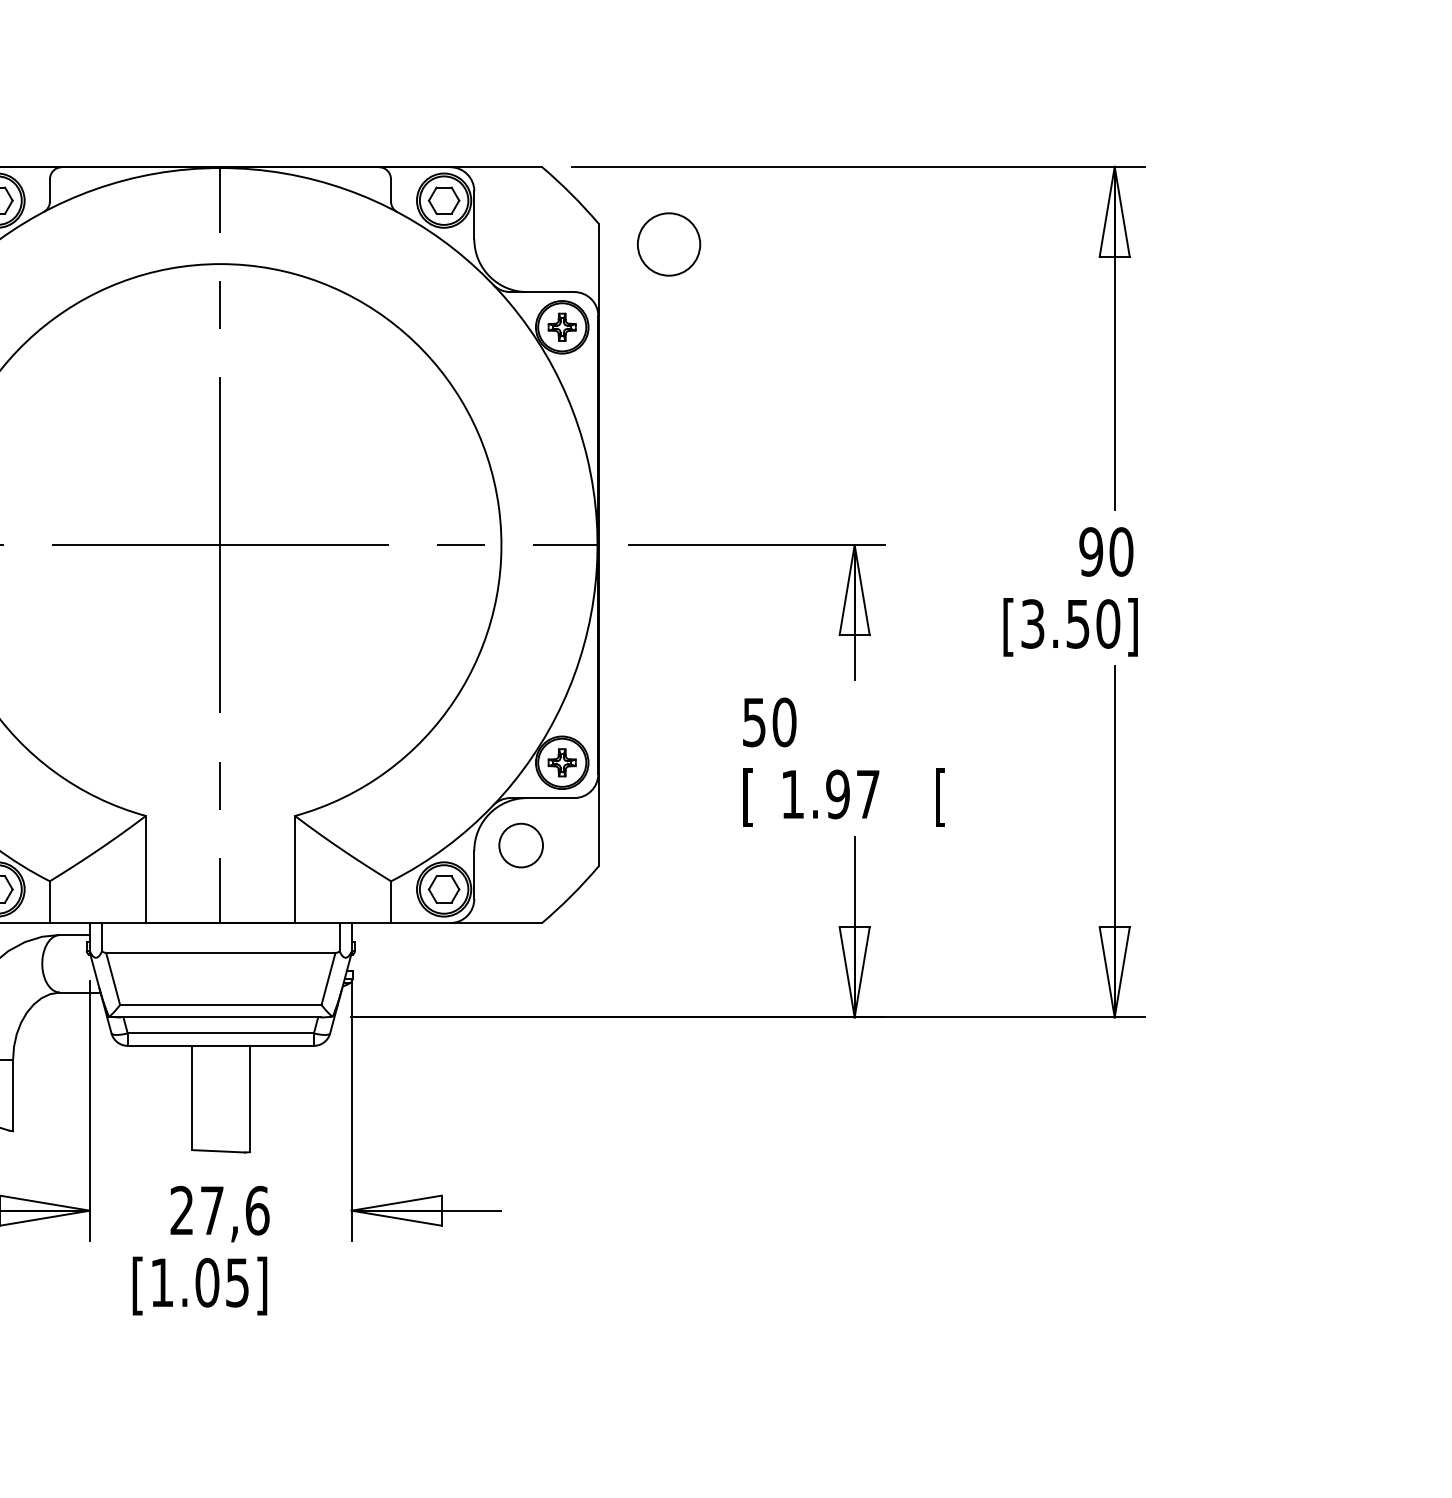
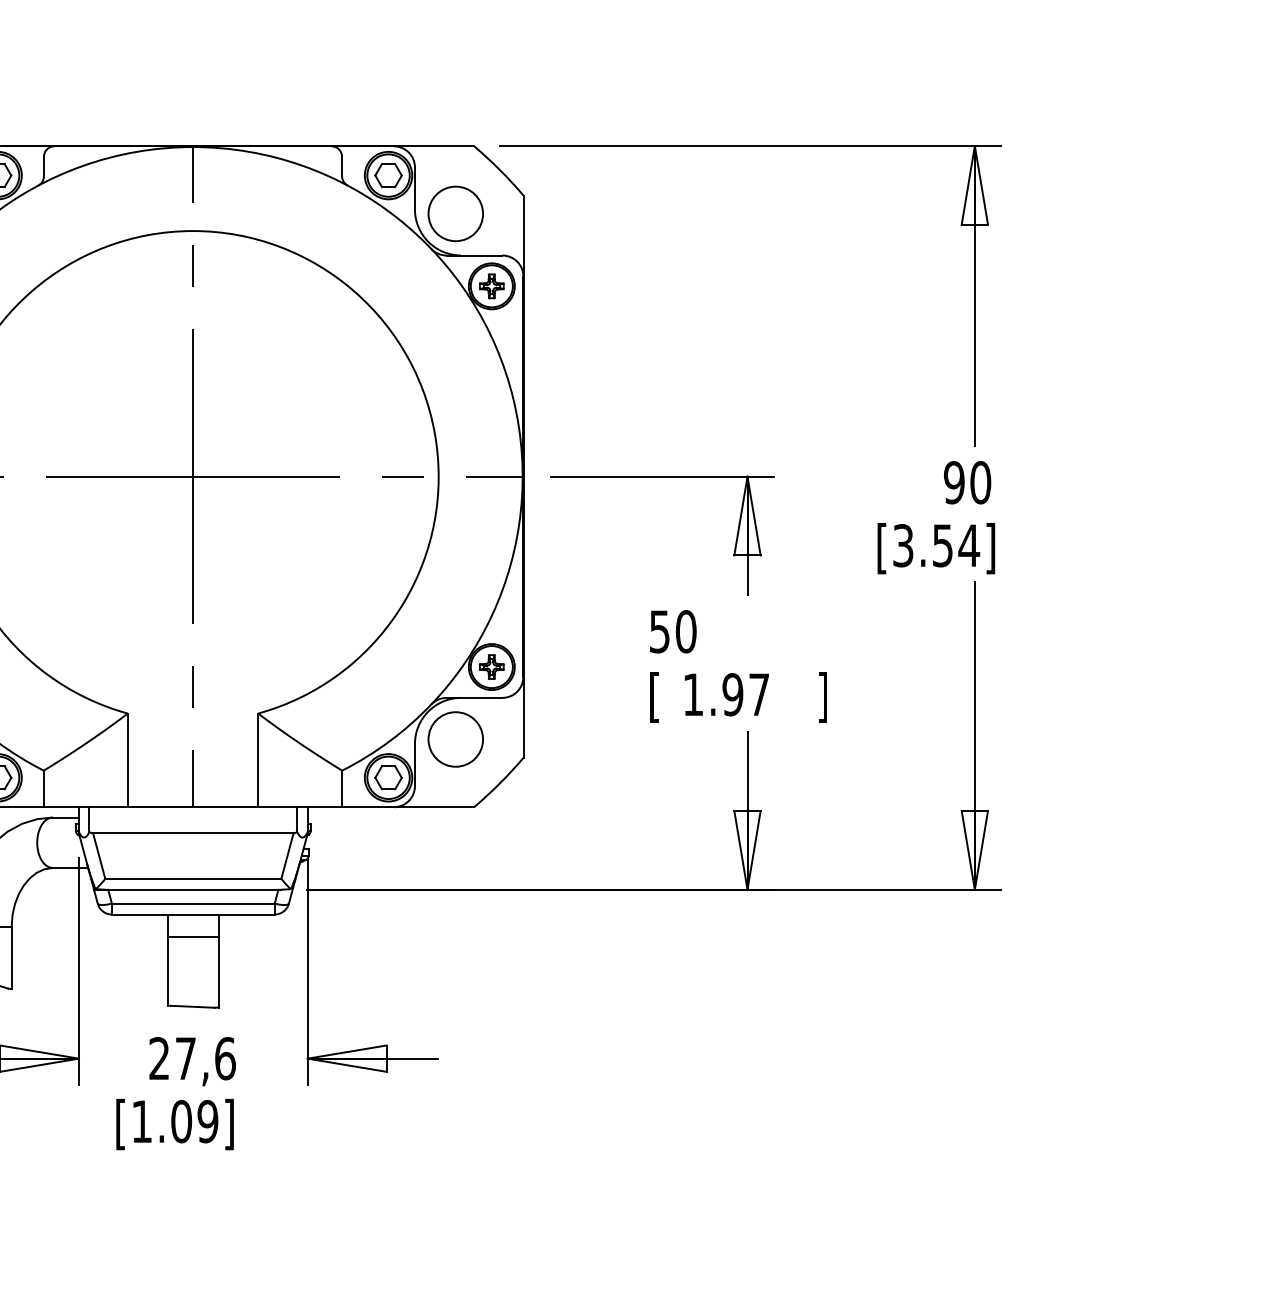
circle: (669, 244) -> (456, 213), moved
text: (1107, 623) -> (968, 545), [3.50] -> [3.54]
text: (940, 797) -> (822, 697), [ -> ]
circle: (521, 845) -> (456, 739), size x1.43
line: (220, 1071) -> (193, 936), added
text: (237, 1282) -> (207, 1121), [1.05] -> [1.09]

